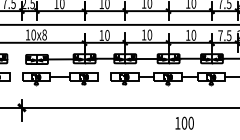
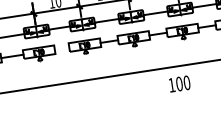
text: (184, 122) -> (179, 83), moved

